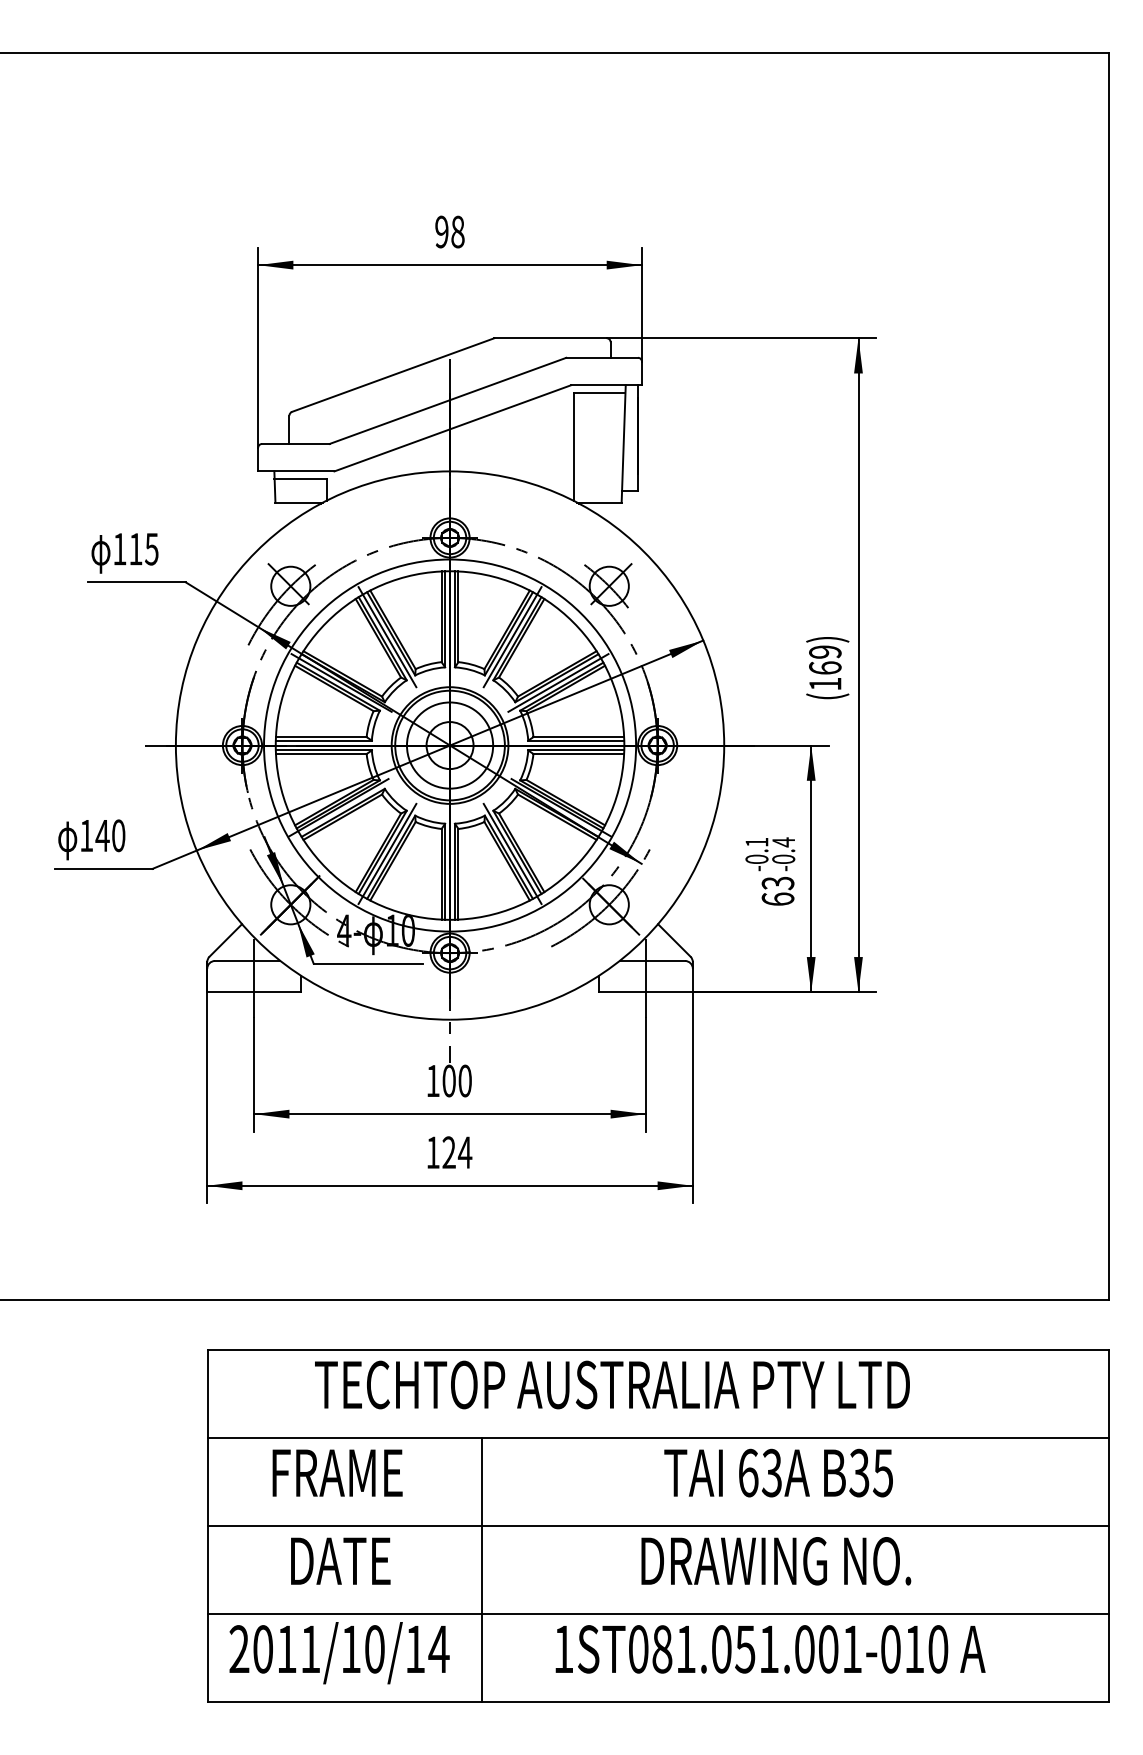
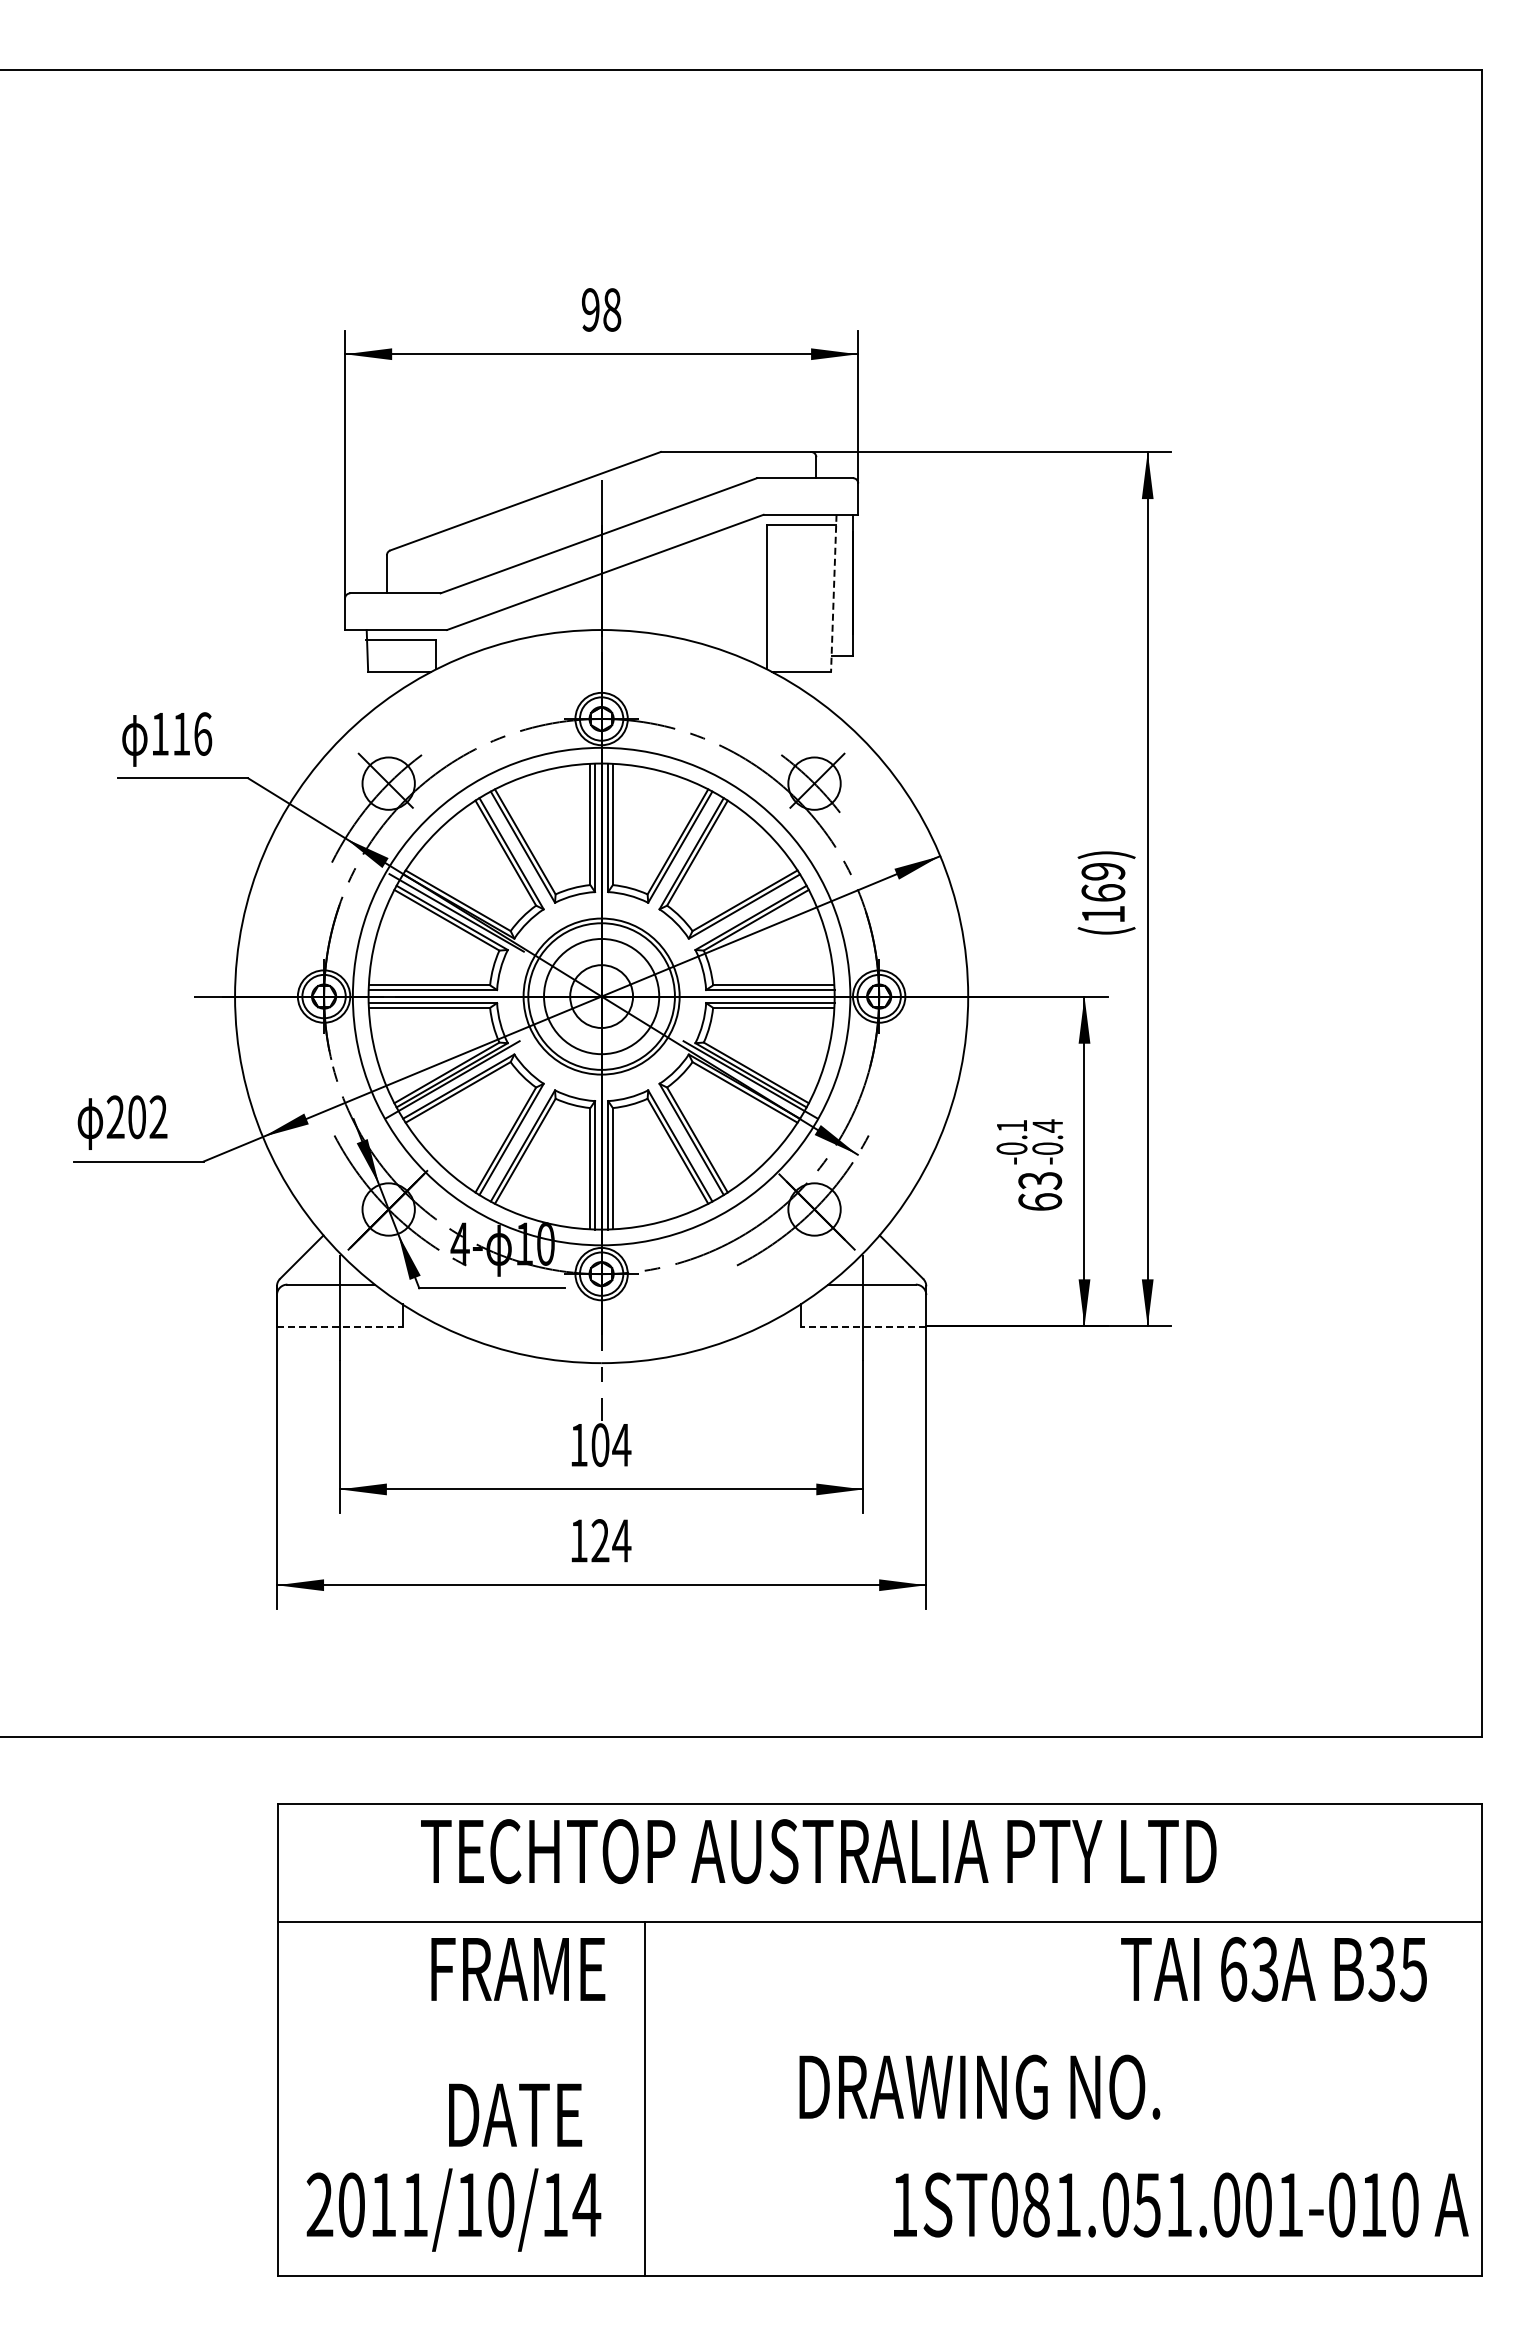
line: (623, 444) -> (833, 593), solid -> dashed
text: (151, 548) -> (202, 733), 115 -> 116
line: (387, 636) -> (517, 850), removed
line: (512, 636) -> (685, 850), removed
line: (559, 682) -> (747, 912), removed
text: (102, 835) -> (136, 1117), 140 -> 202
line: (387, 854) -> (517, 1142), removed
line: (512, 854) -> (685, 1142), removed
line: (254, 992) -> (339, 1326), solid -> dashed
line: (645, 992) -> (863, 1326), solid -> dashed
text: (464, 1080) -> (621, 1444), 100 -> 104
text: (337, 1473) -> (518, 1969), moved
text: (778, 1473) -> (1273, 1969), moved
line: (657, 1525) -> (879, 2039), removed
text: (340, 1560) -> (515, 2114), moved
text: (776, 1560) -> (979, 2086), moved
line: (657, 1613) -> (879, 2157), removed
text: (770, 1648) -> (1181, 2204), moved

